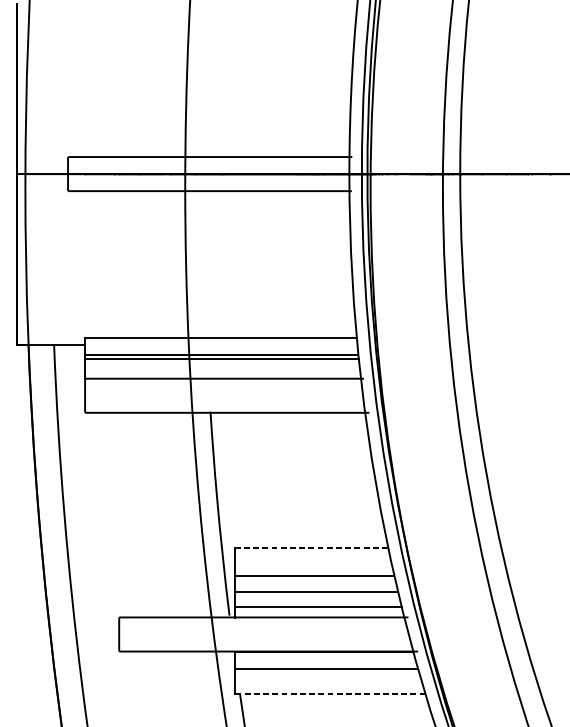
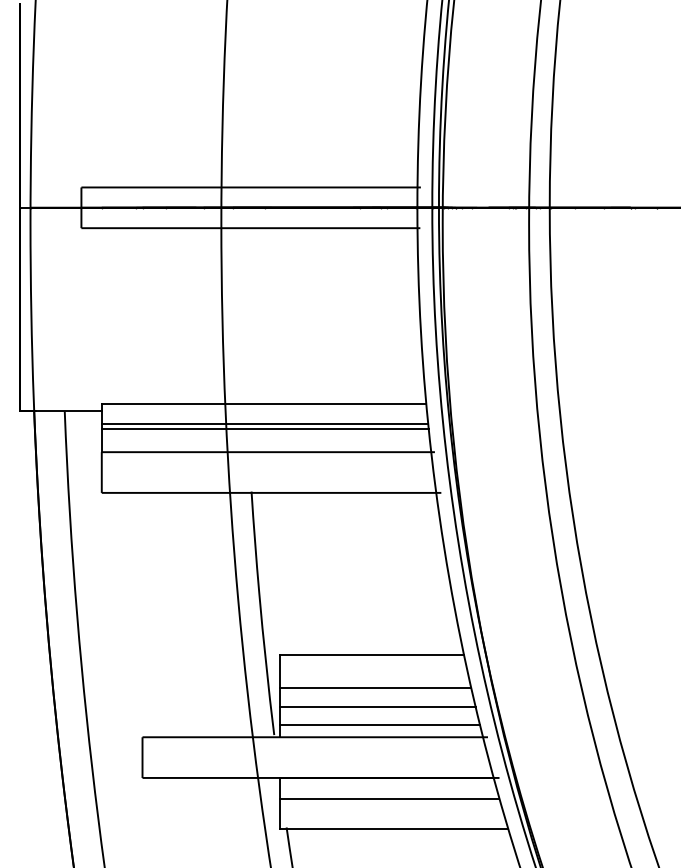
line: (311, 548) -> (372, 654), dashed -> solid
line: (330, 694) -> (394, 829), dashed -> solid

